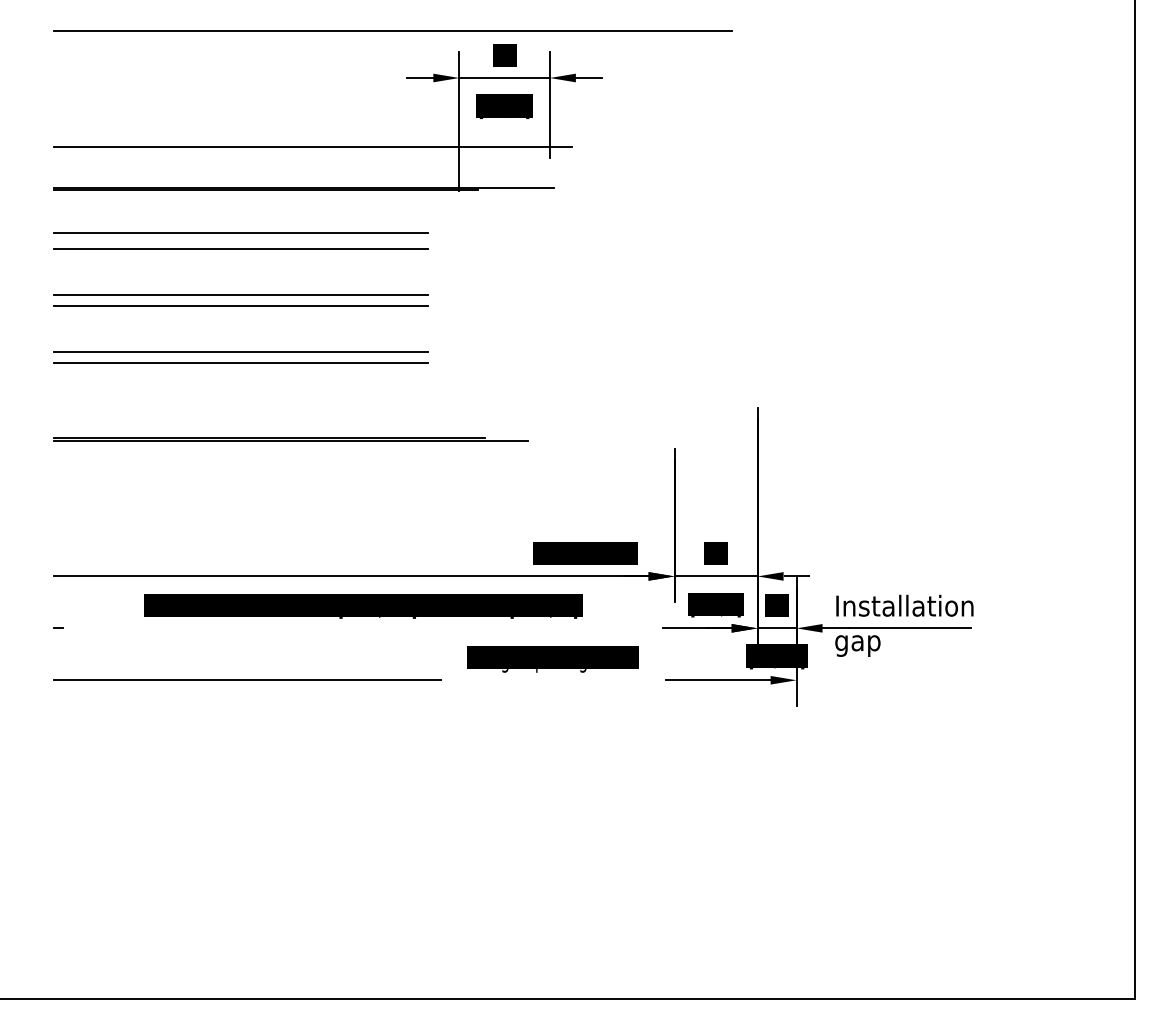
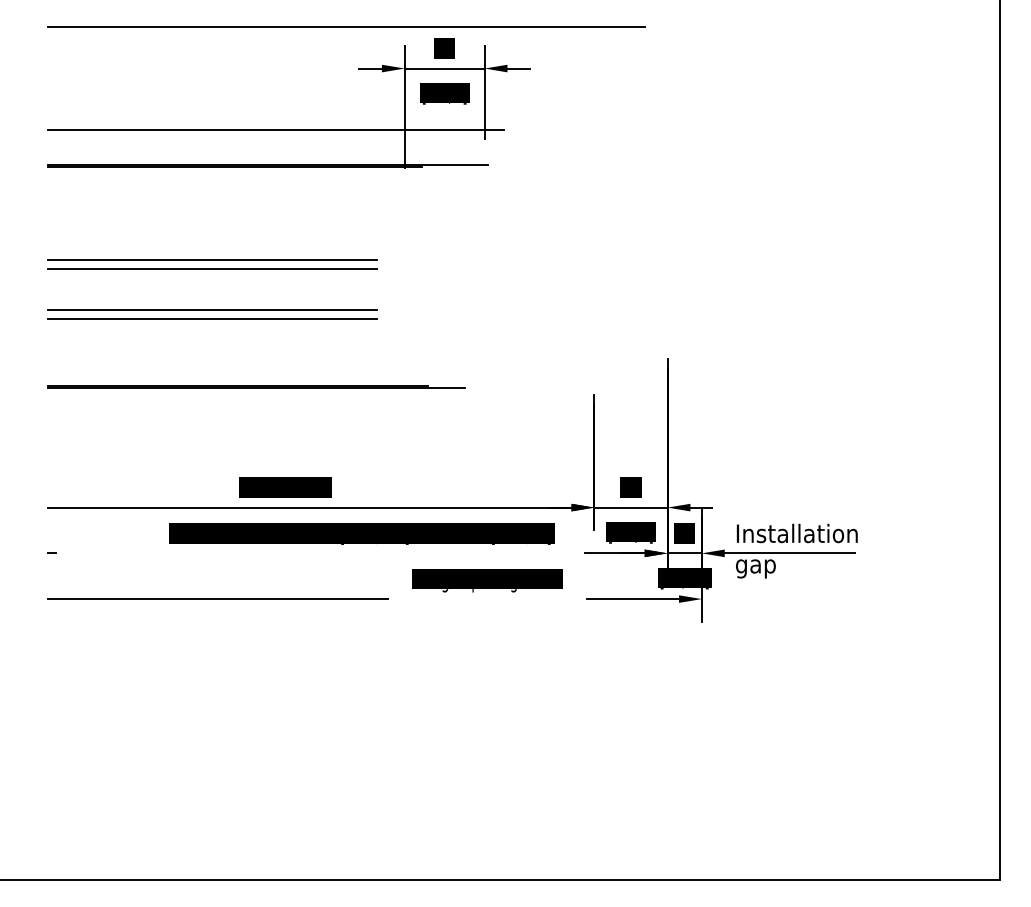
line: (241, 232) -> (212, 204), removed
line: (241, 248) -> (212, 218), removed
text: (585, 553) -> (285, 487), moved
text: (362, 605) -> (361, 533), moved

